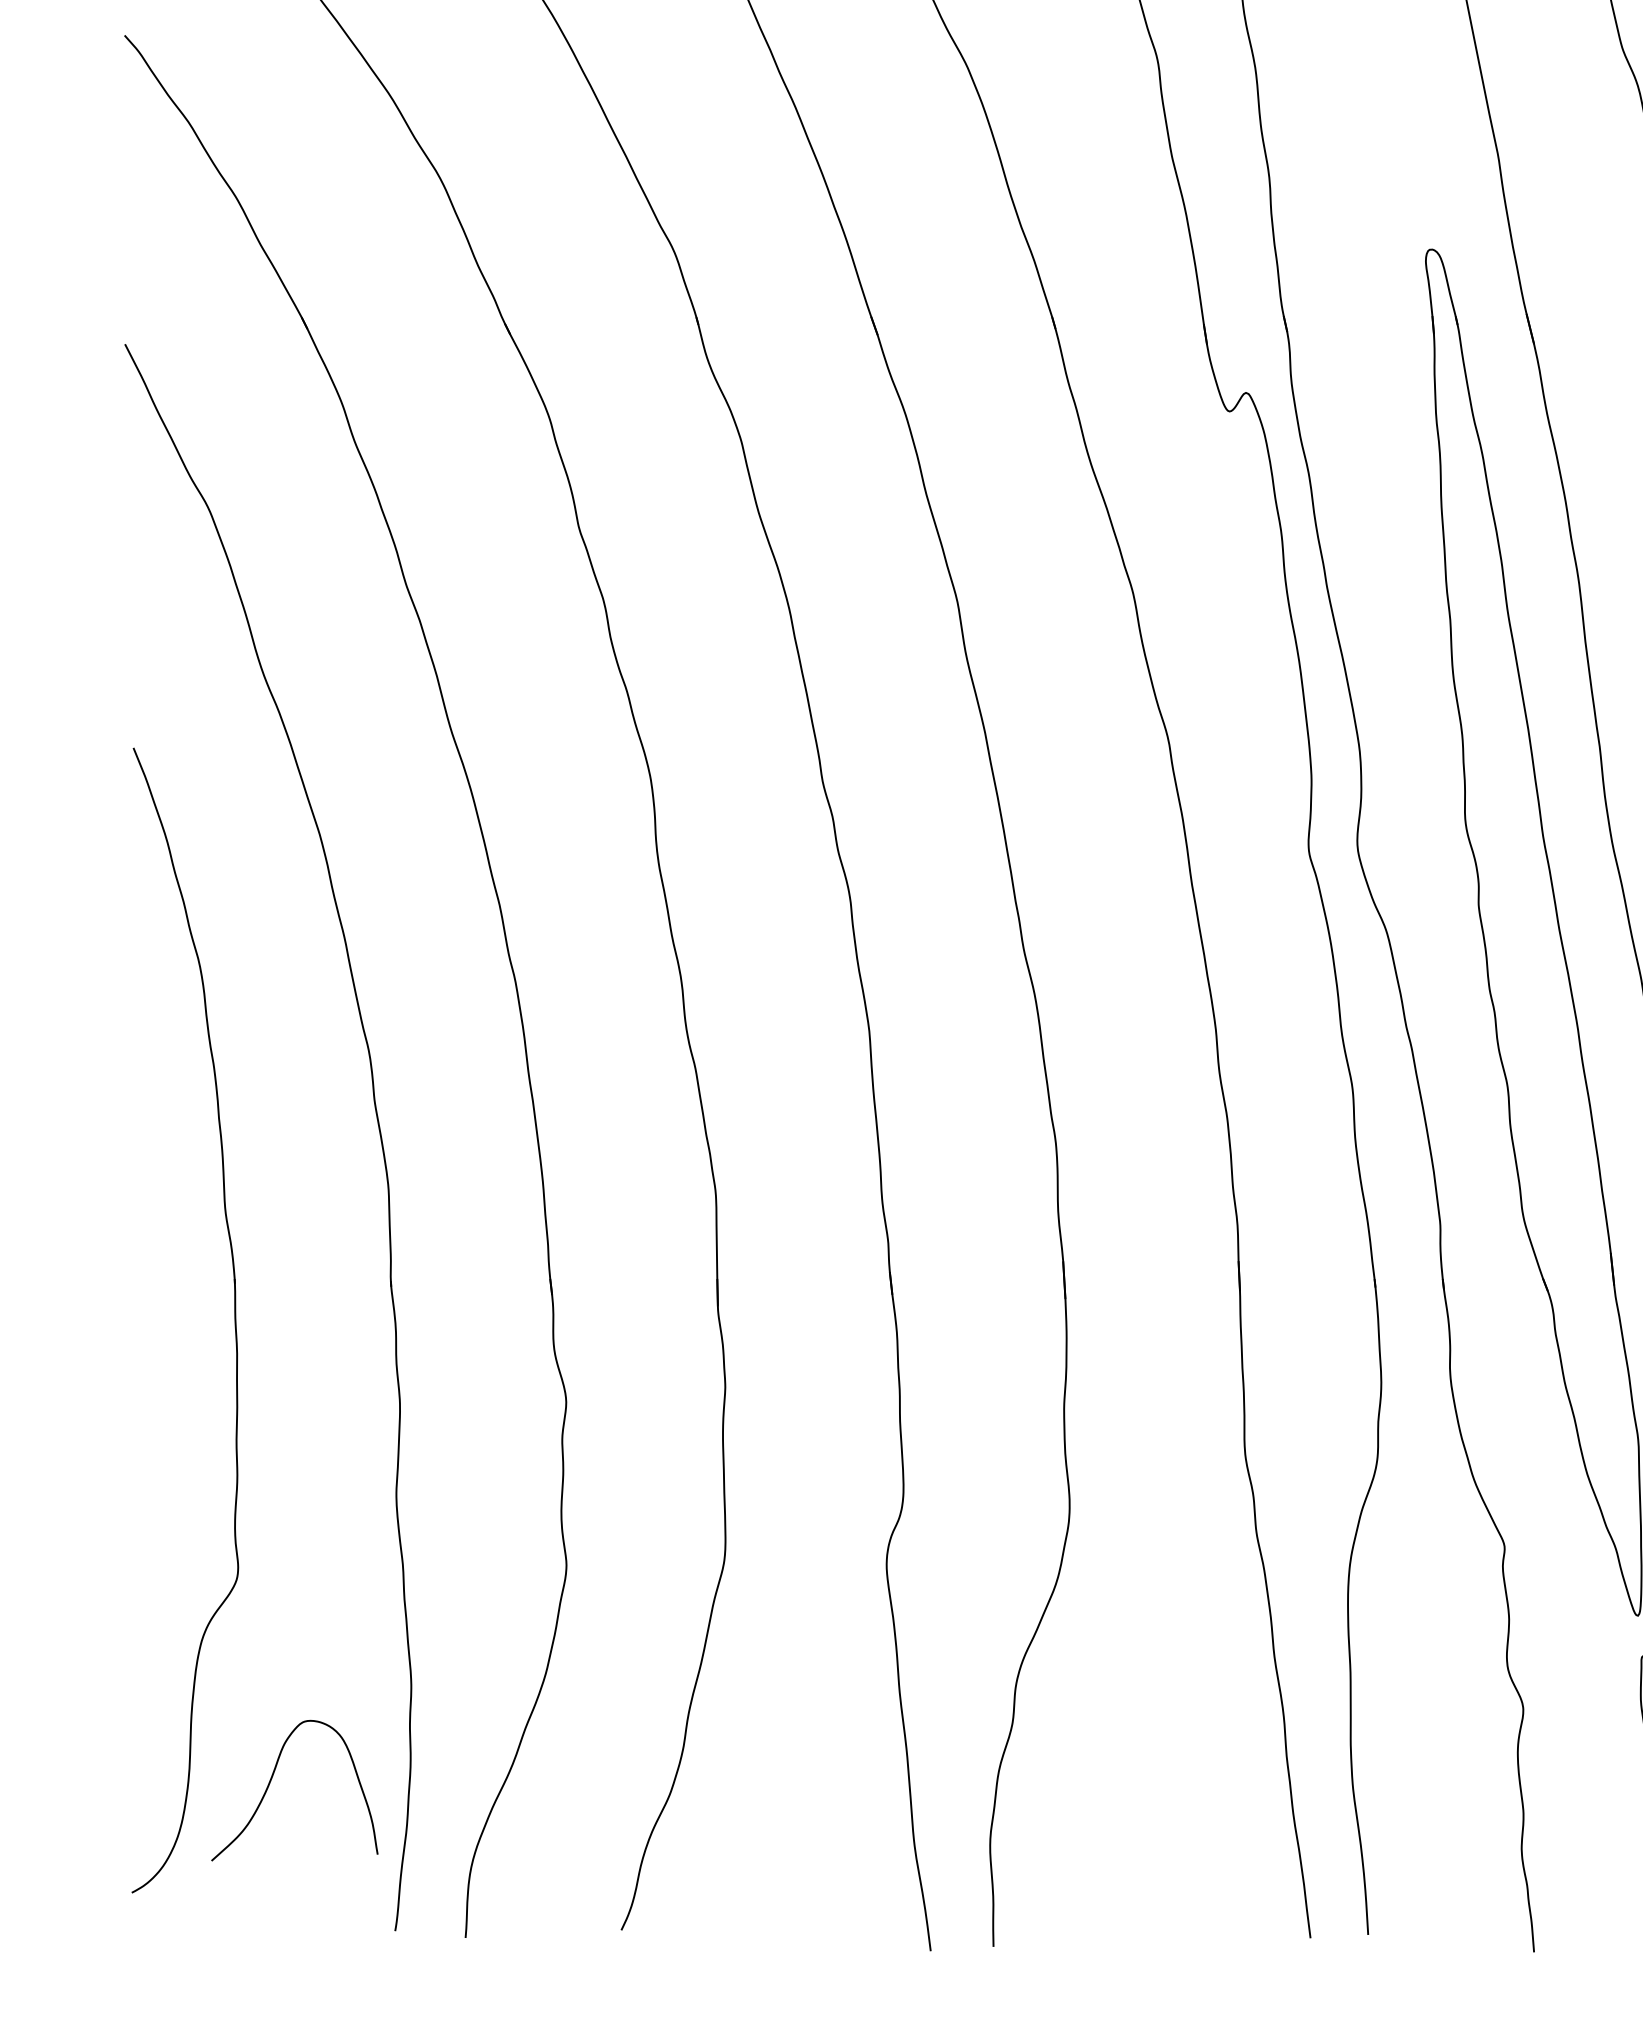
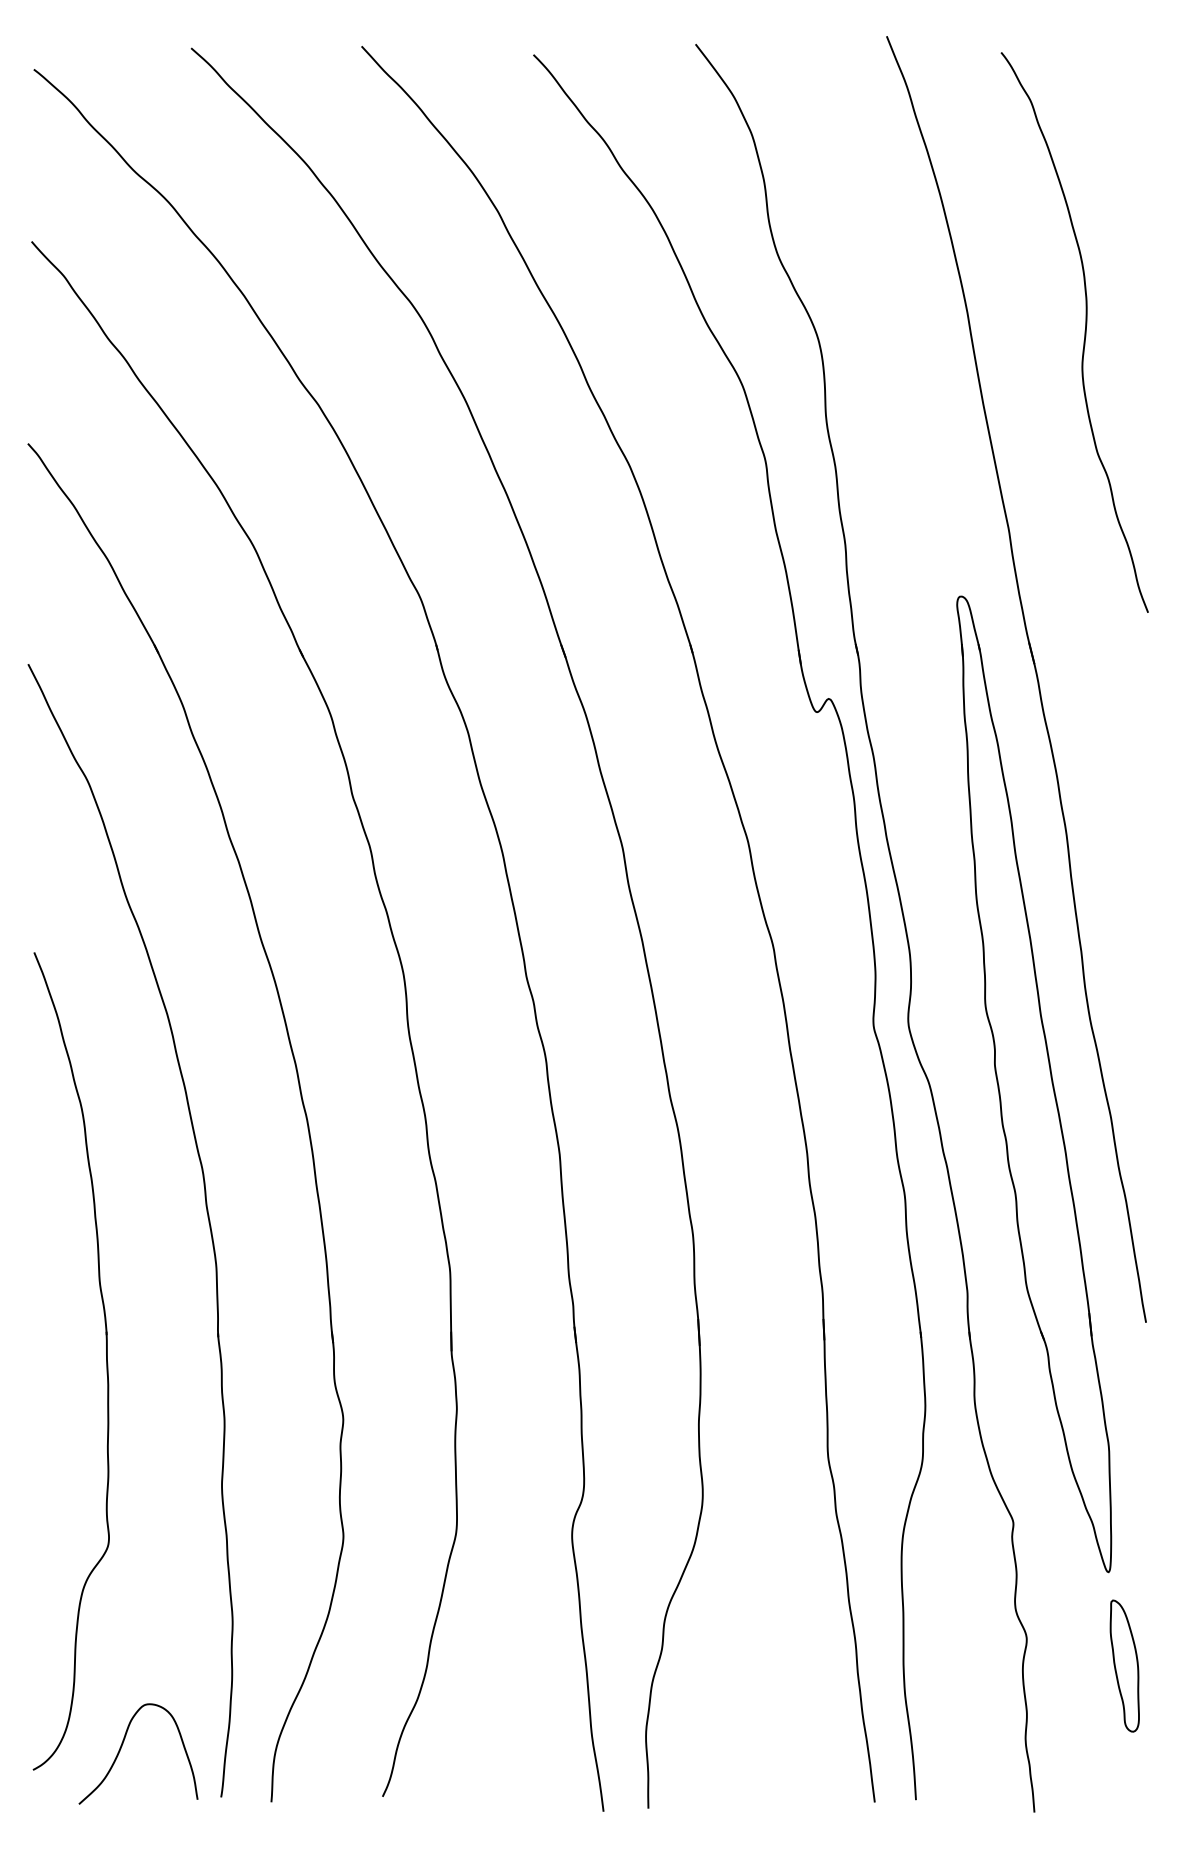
curve: (272, 1780) -> (122, 1746), moved

